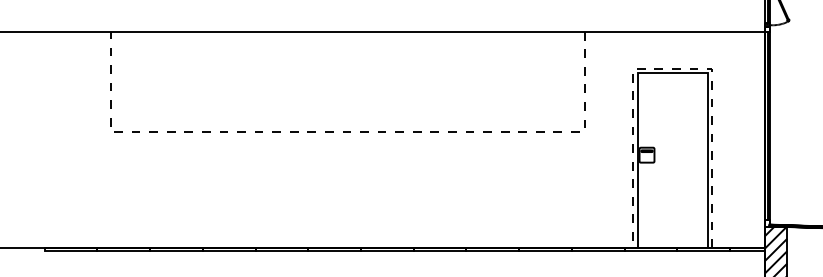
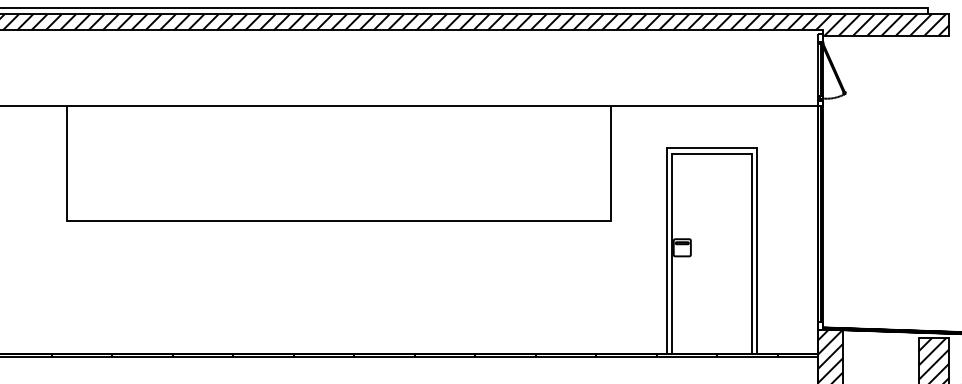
line: (672, 68) -> (711, 148), dashed -> solid
line: (347, 132) -> (338, 221), dashed -> solid

